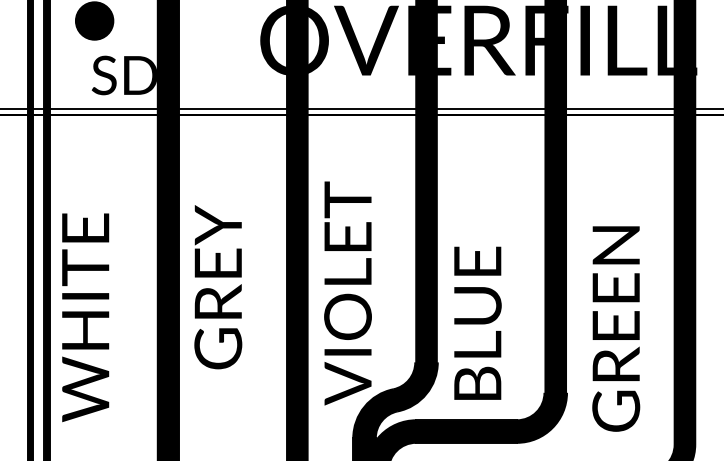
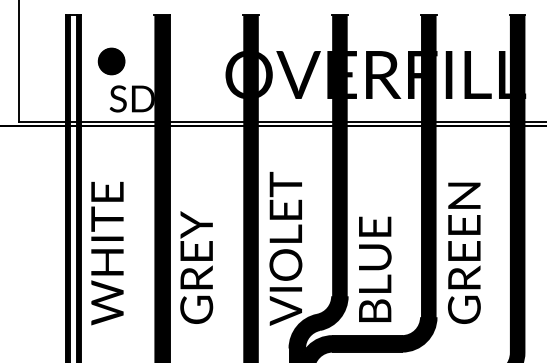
text: (218, 287) -> (196, 267), moved
text: (85, 317) -> (107, 253), moved
text: (616, 327) -> (464, 252), moved

